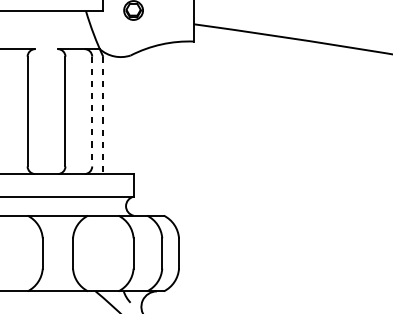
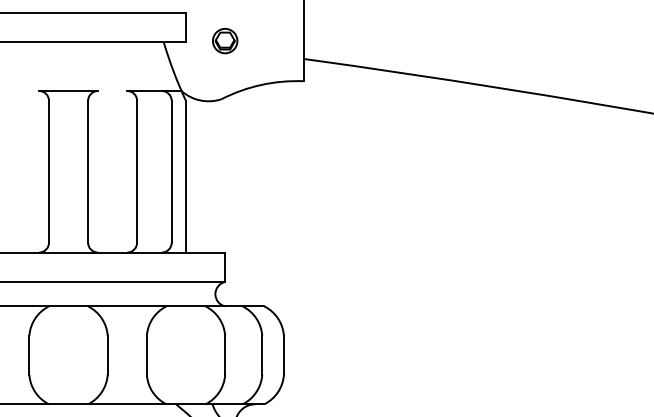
line: (92, 111) -> (171, 171), dashed -> solid
line: (103, 115) -> (186, 176), dashed -> solid

